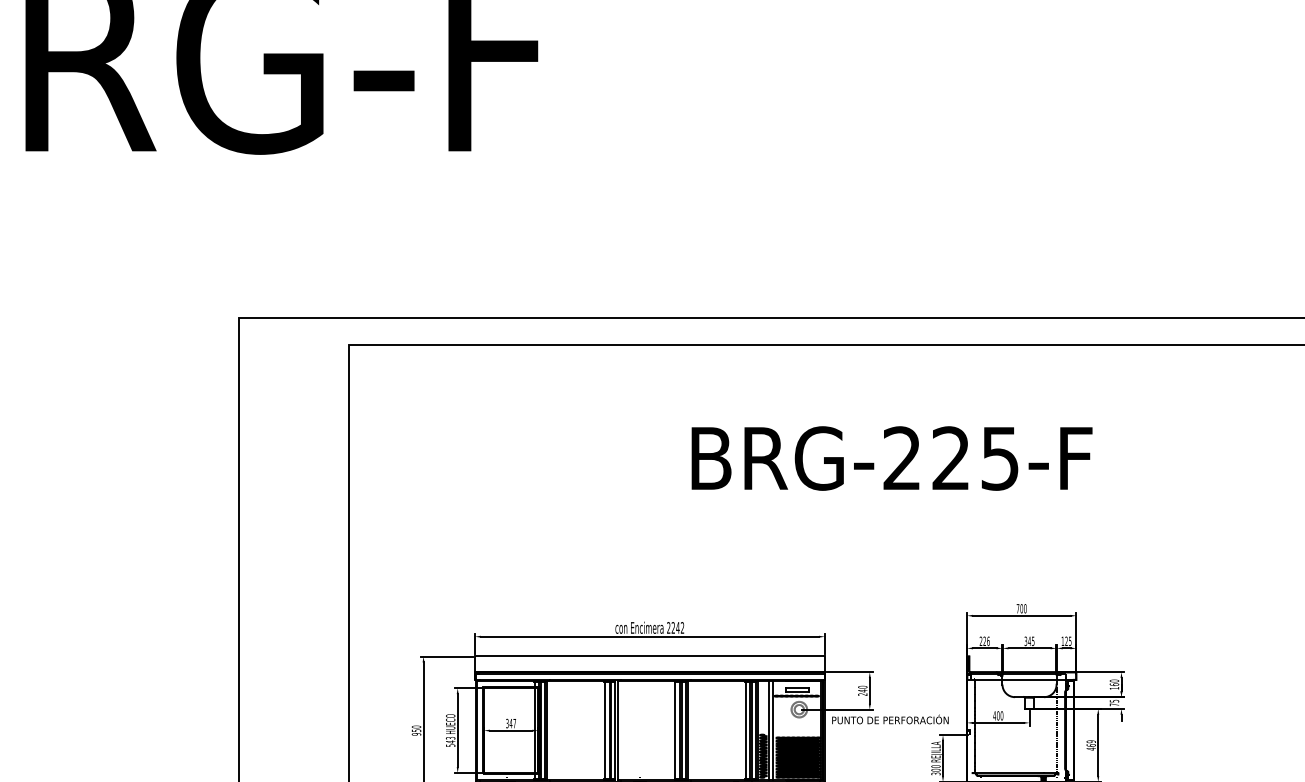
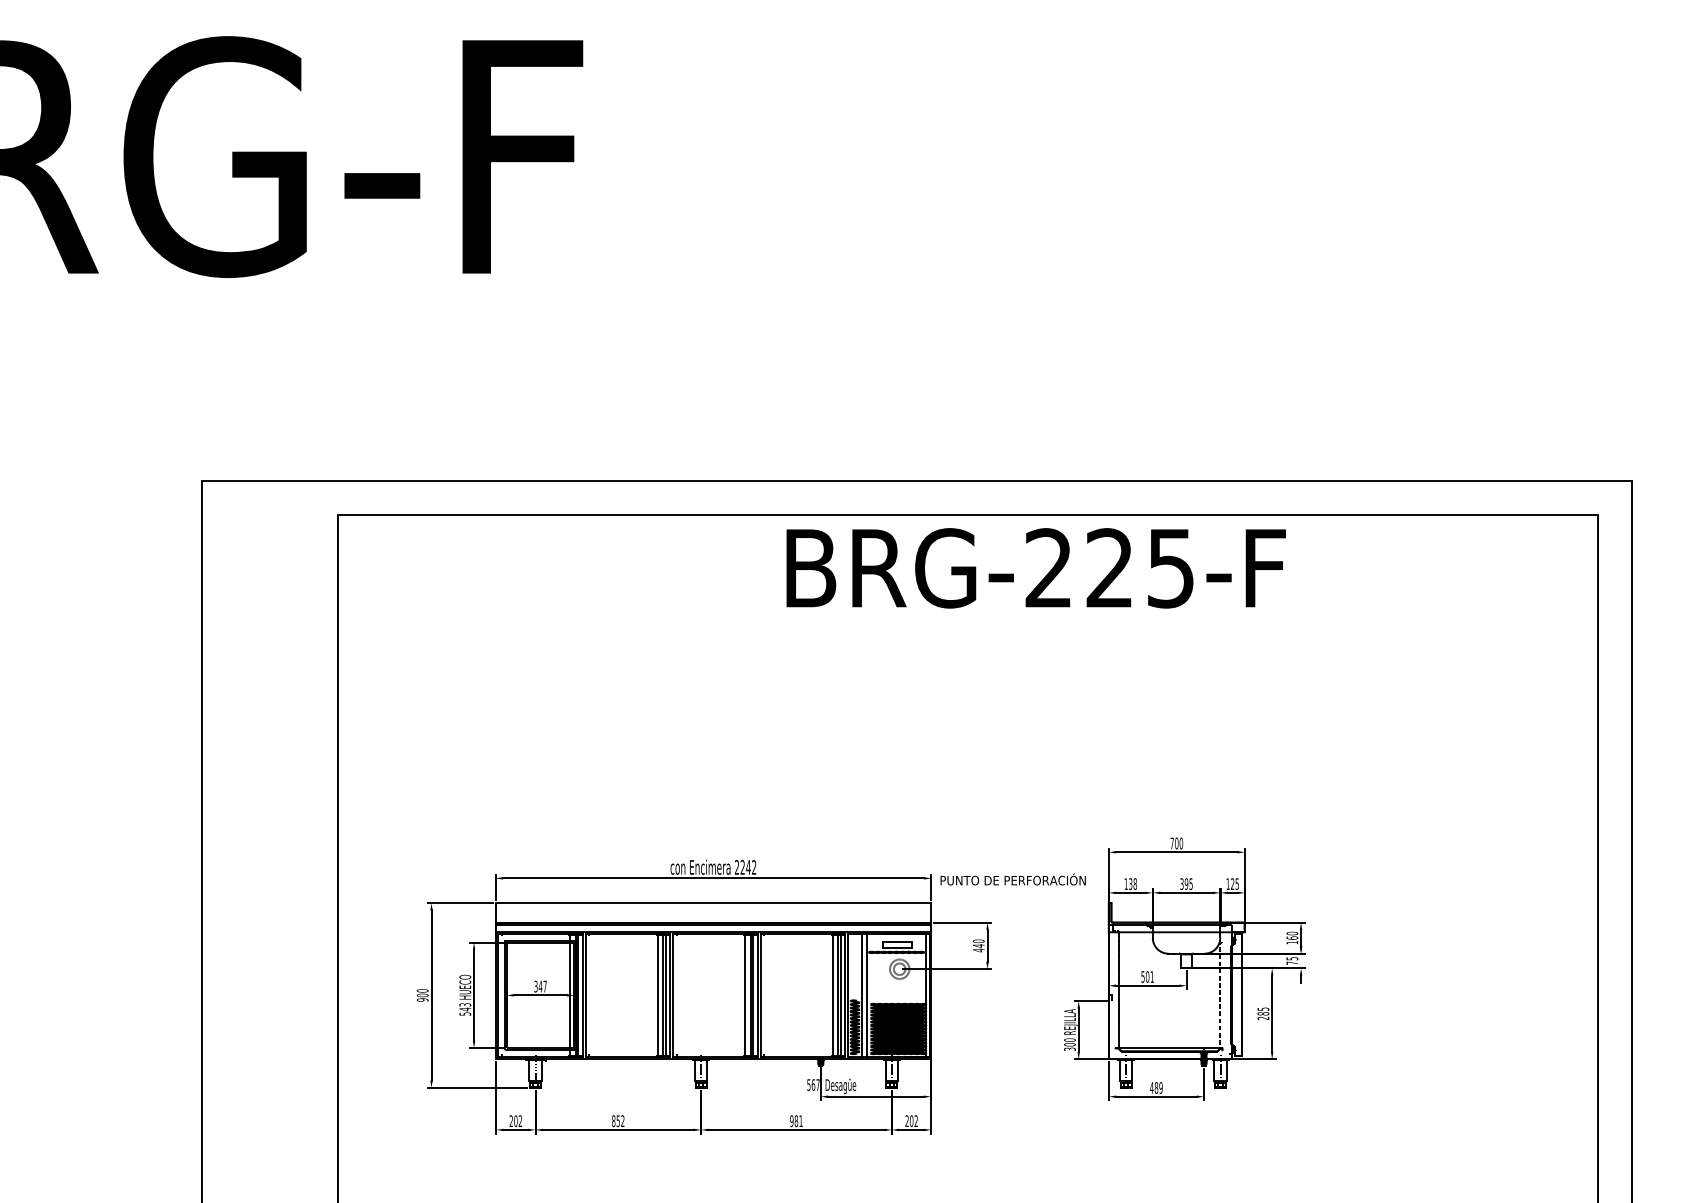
text: (891, 458) -> (1035, 568), moved
text: (984, 641) -> (1130, 884), 226 -> 138
text: (1029, 641) -> (1186, 884), 345 -> 395
text: (862, 694) -> (978, 950), 240 -> 440
text: (998, 715) -> (1147, 976), 400 -> 501
text: (889, 719) -> (1012, 879), moved
text: (416, 730) -> (422, 995), 950 -> 900
text: (1091, 745) -> (1263, 1013), 469 -> 285

